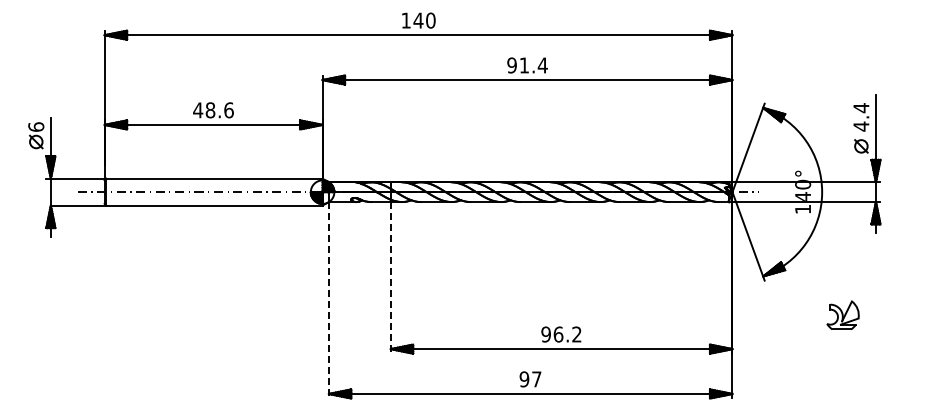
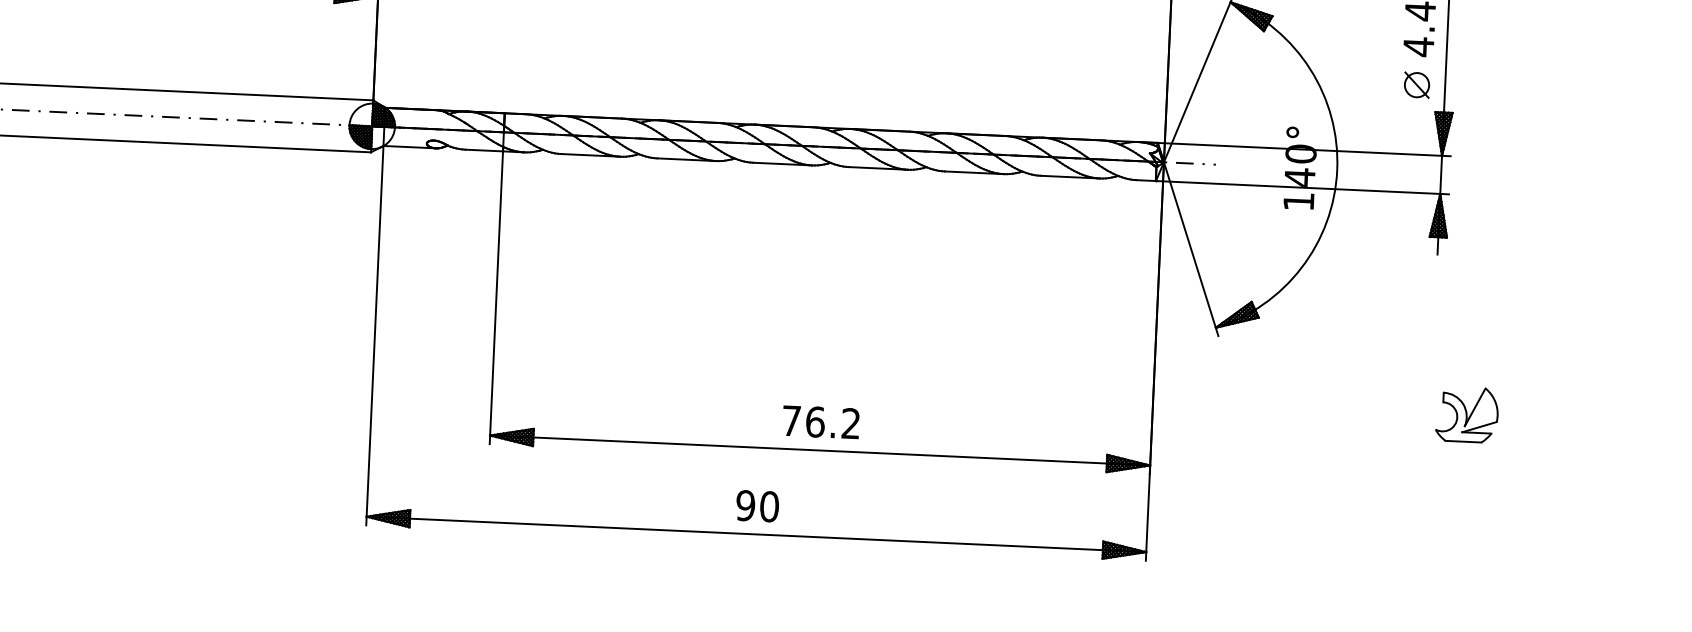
line: (390, 277) -> (495, 297), dashed -> solid
line: (328, 300) -> (374, 336), dashed -> solid
part: (842, 314) -> (1466, 412), moved
text: (545, 334) -> (790, 420), 96.2 -> 76.2
text: (536, 379) -> (768, 506), 97 -> 90

